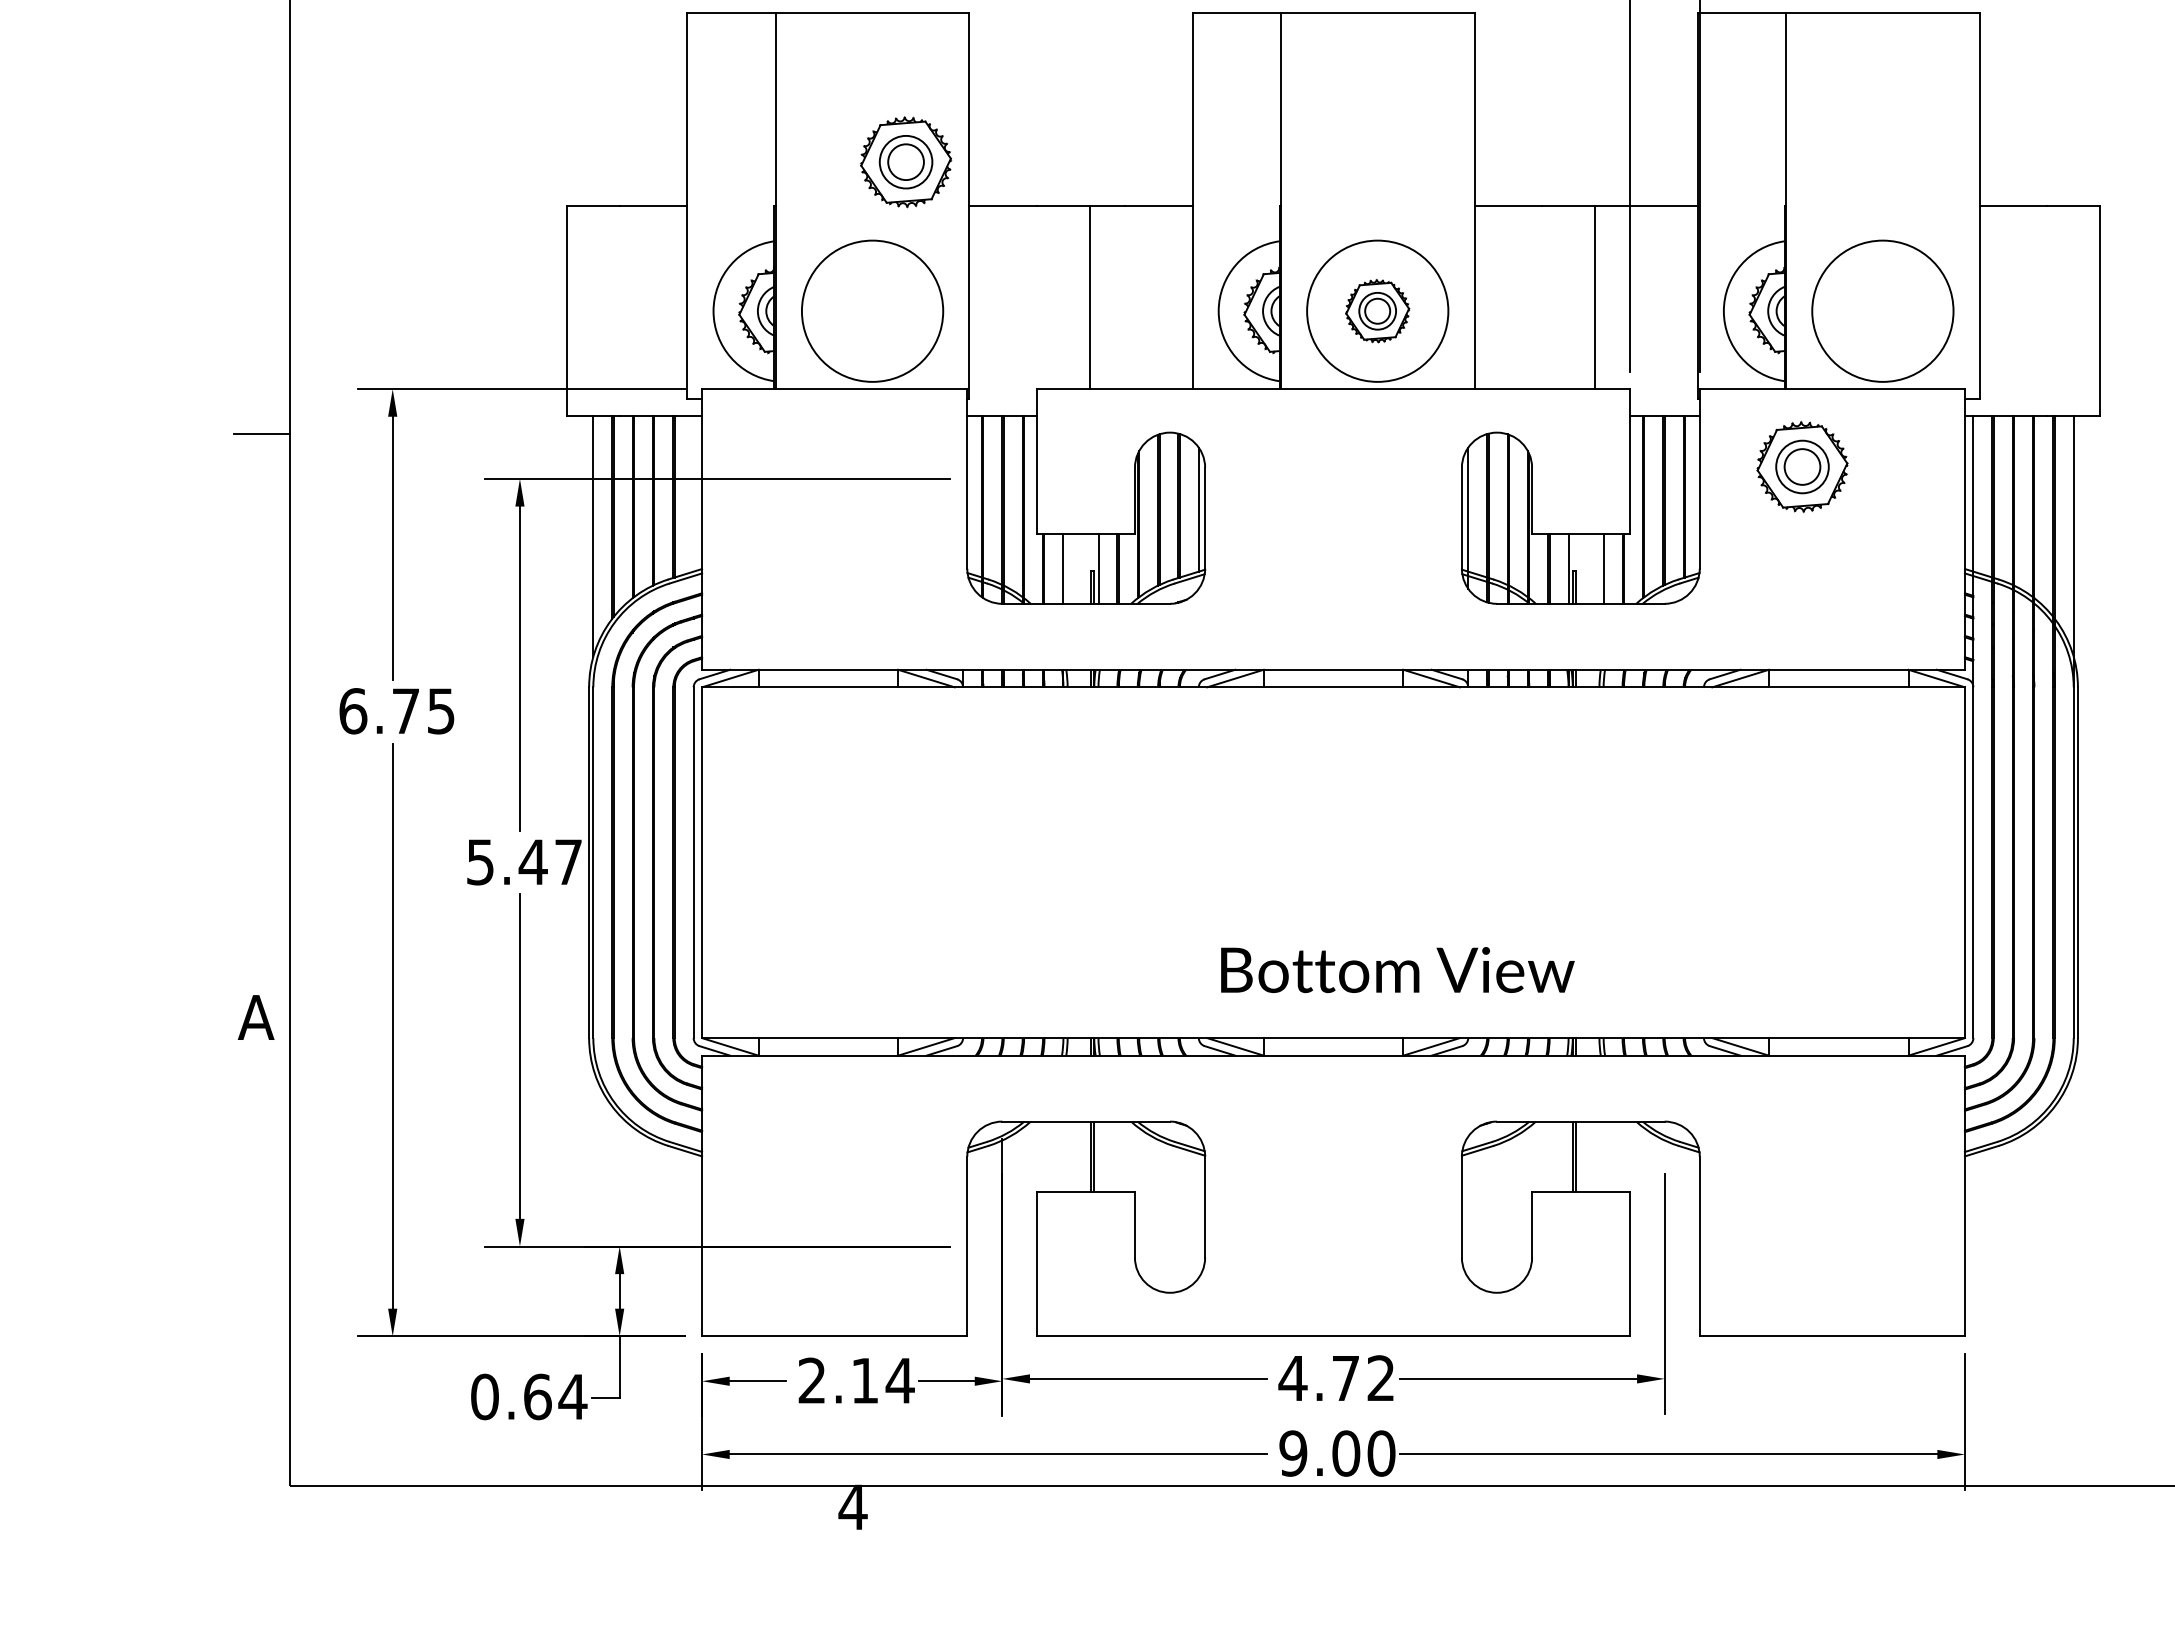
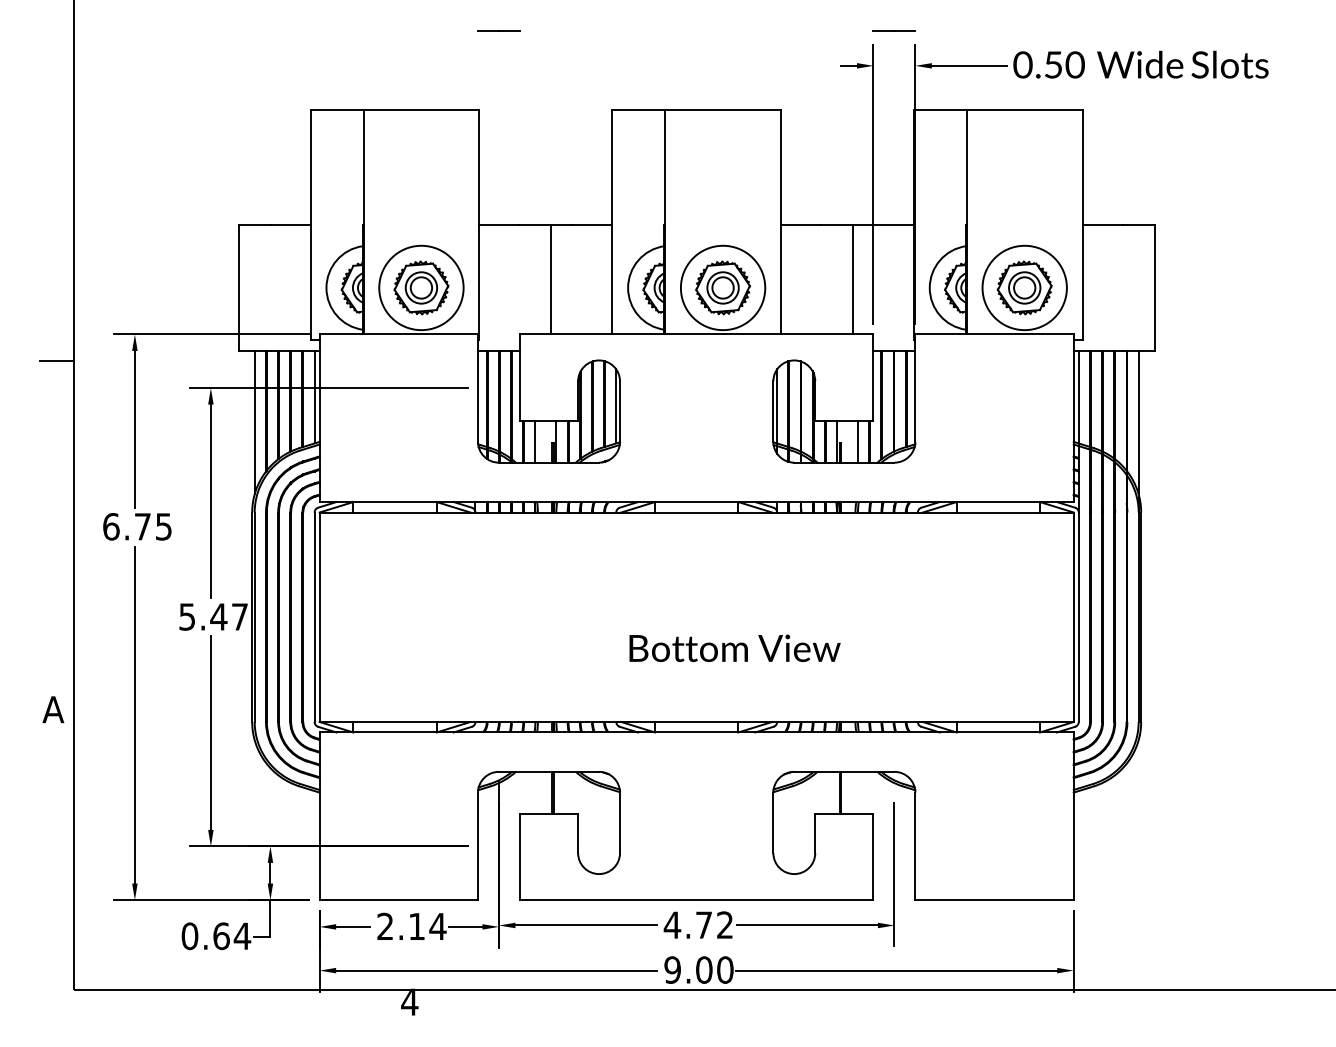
part: (906, 161) -> (421, 287), moved
part: (1376, 310) -> (722, 287), size x1.43
part: (1802, 466) -> (1024, 287), moved
line: (693, 493) -> (314, 396), added
text: (1396, 970) -> (734, 648), moved

